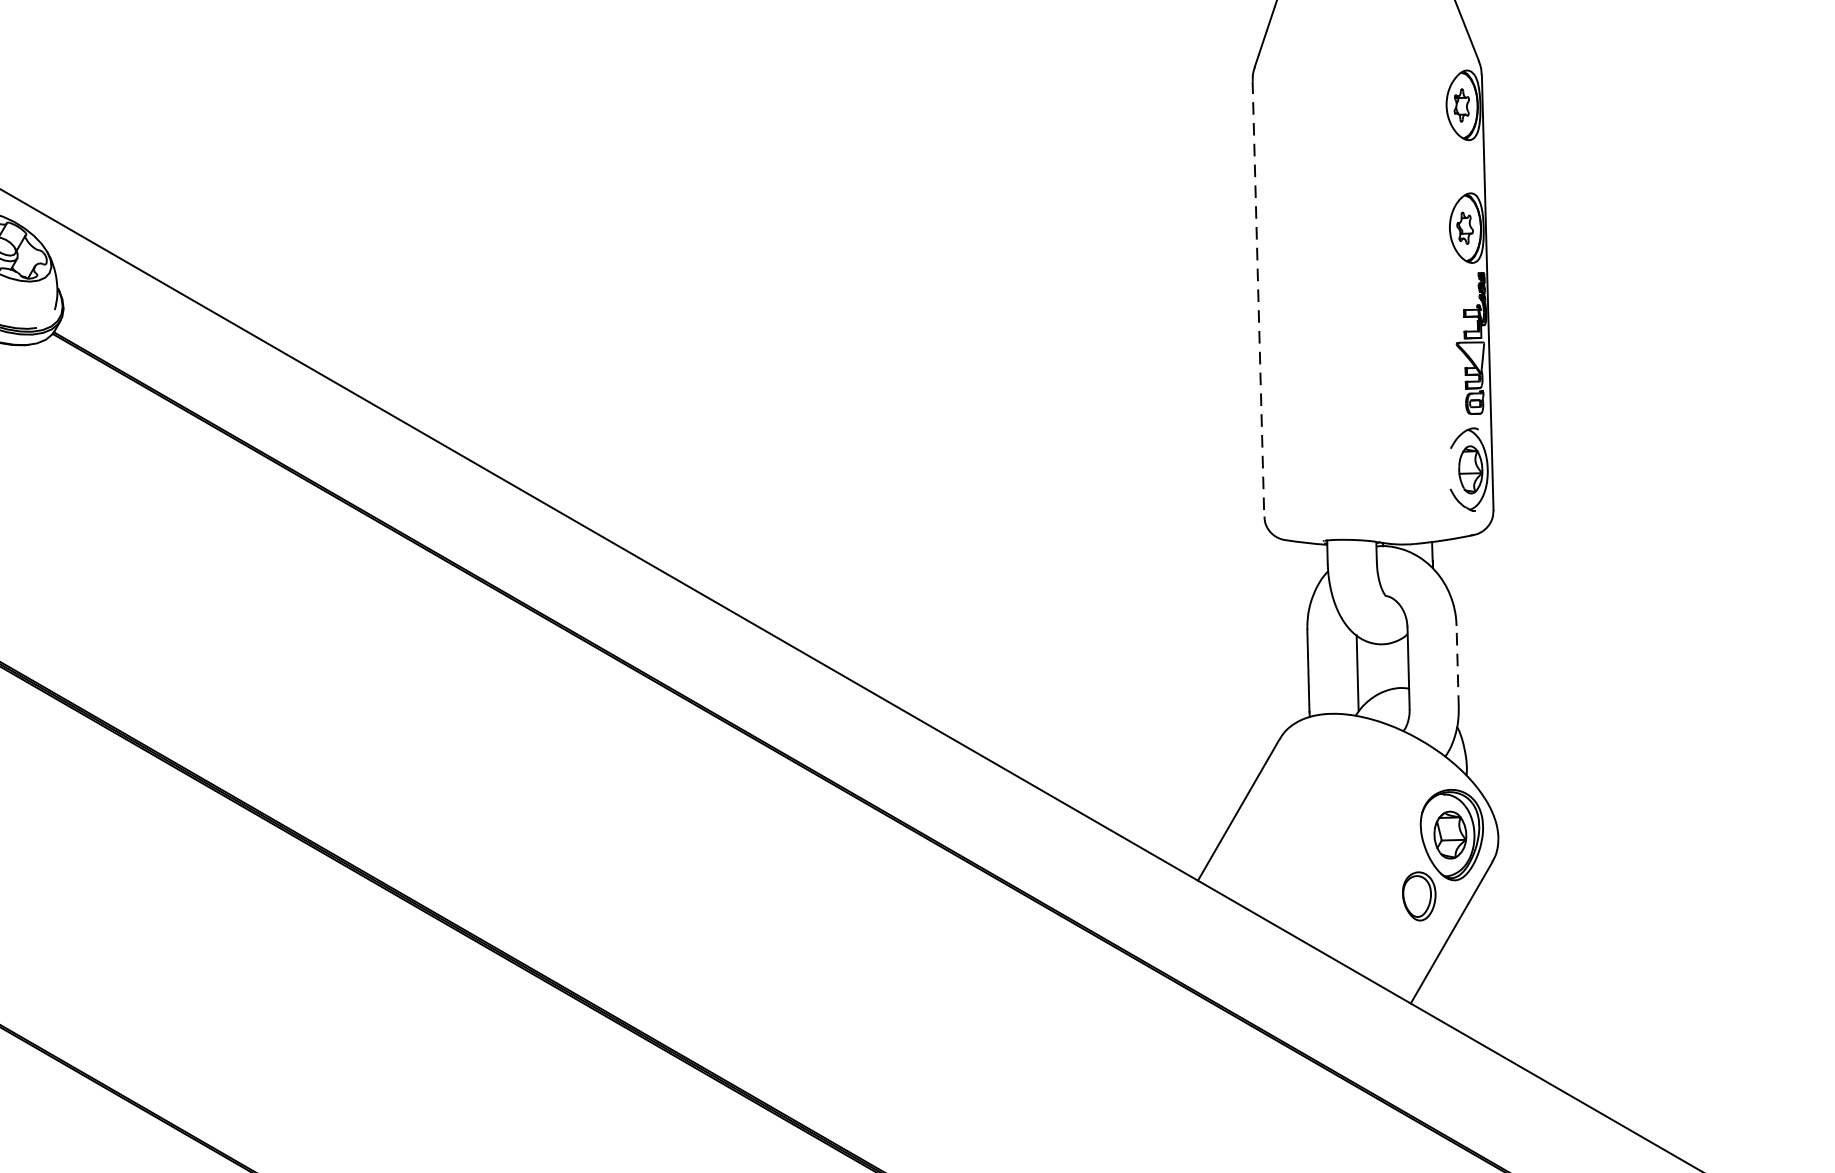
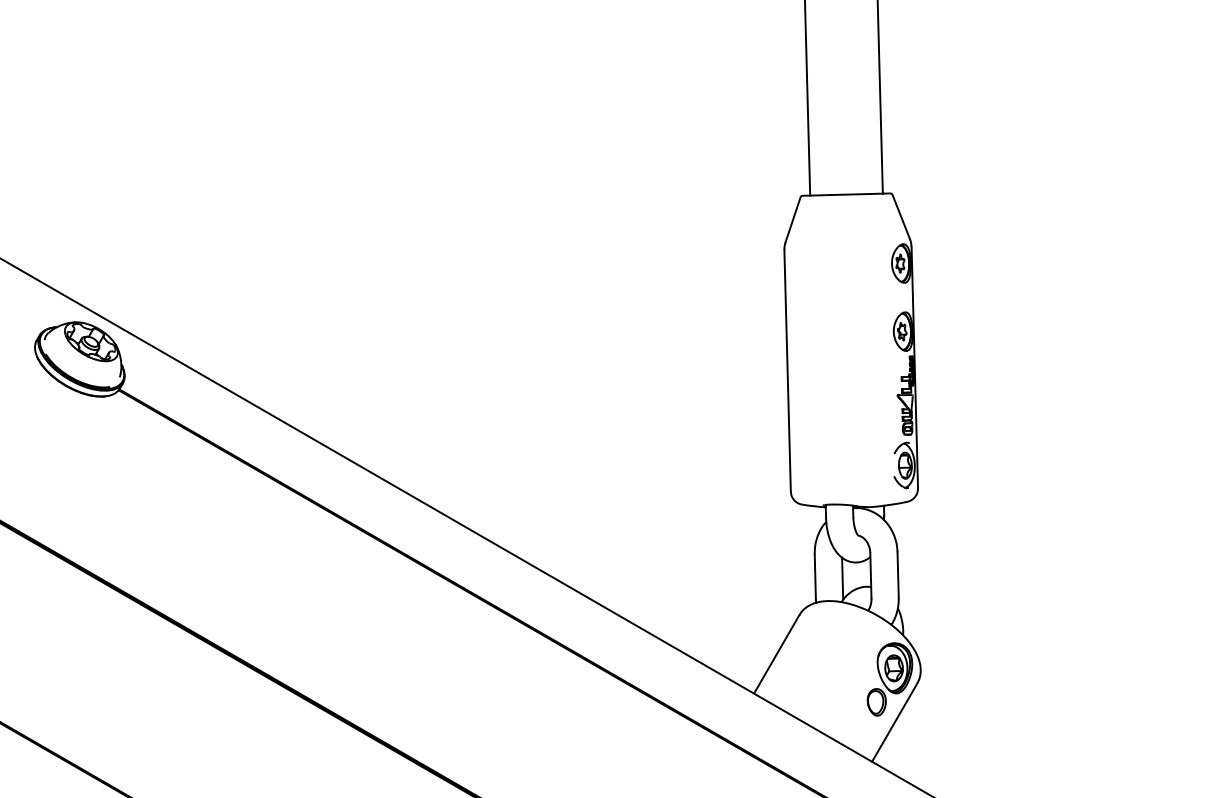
line: (1258, 298) -> (787, 370), dashed -> solid
line: (1458, 667) -> (898, 575), dashed -> solid

